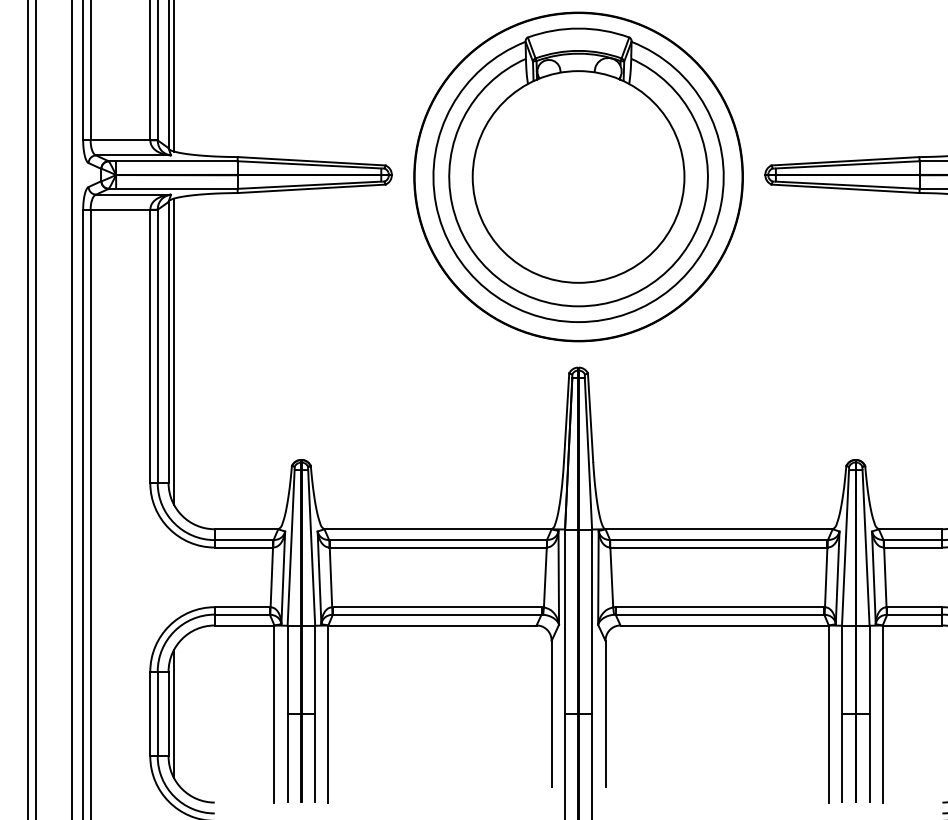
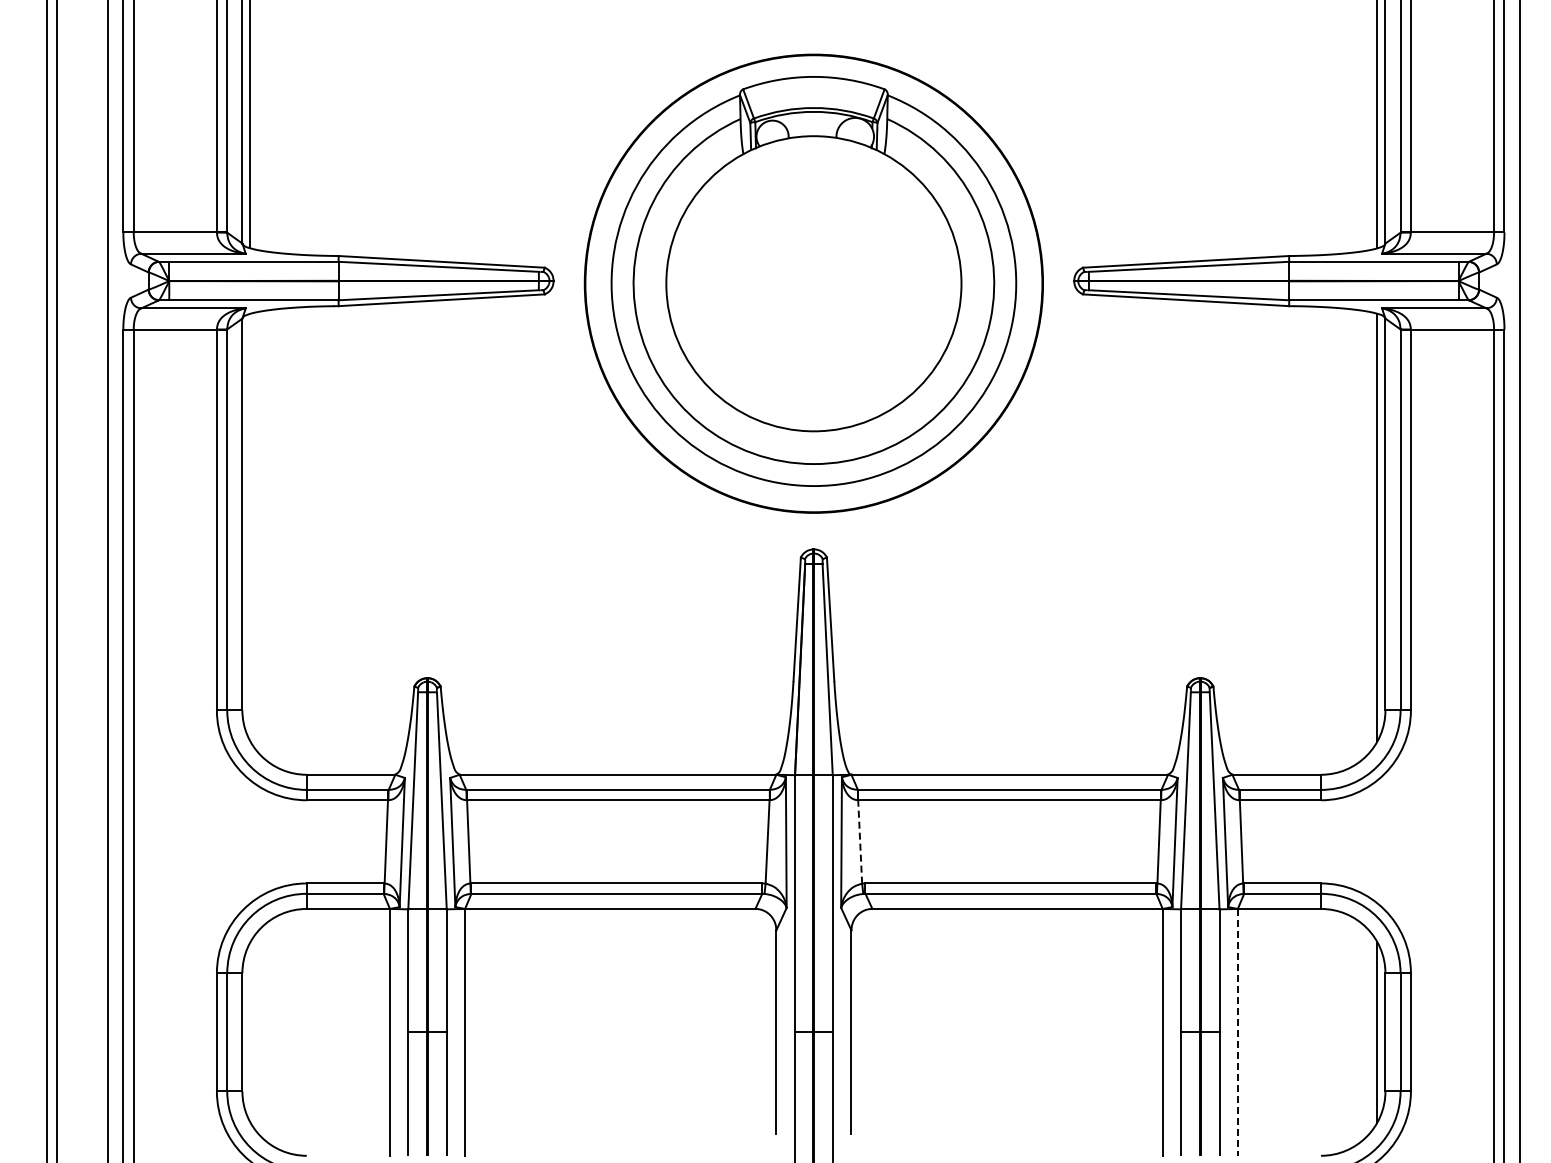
line: (174, 351) -> (250, 526), removed
line: (612, 577) -> (860, 841), solid -> dashed
line: (174, 713) -> (250, 1031), removed
line: (882, 714) -> (1237, 1032), solid -> dashed

